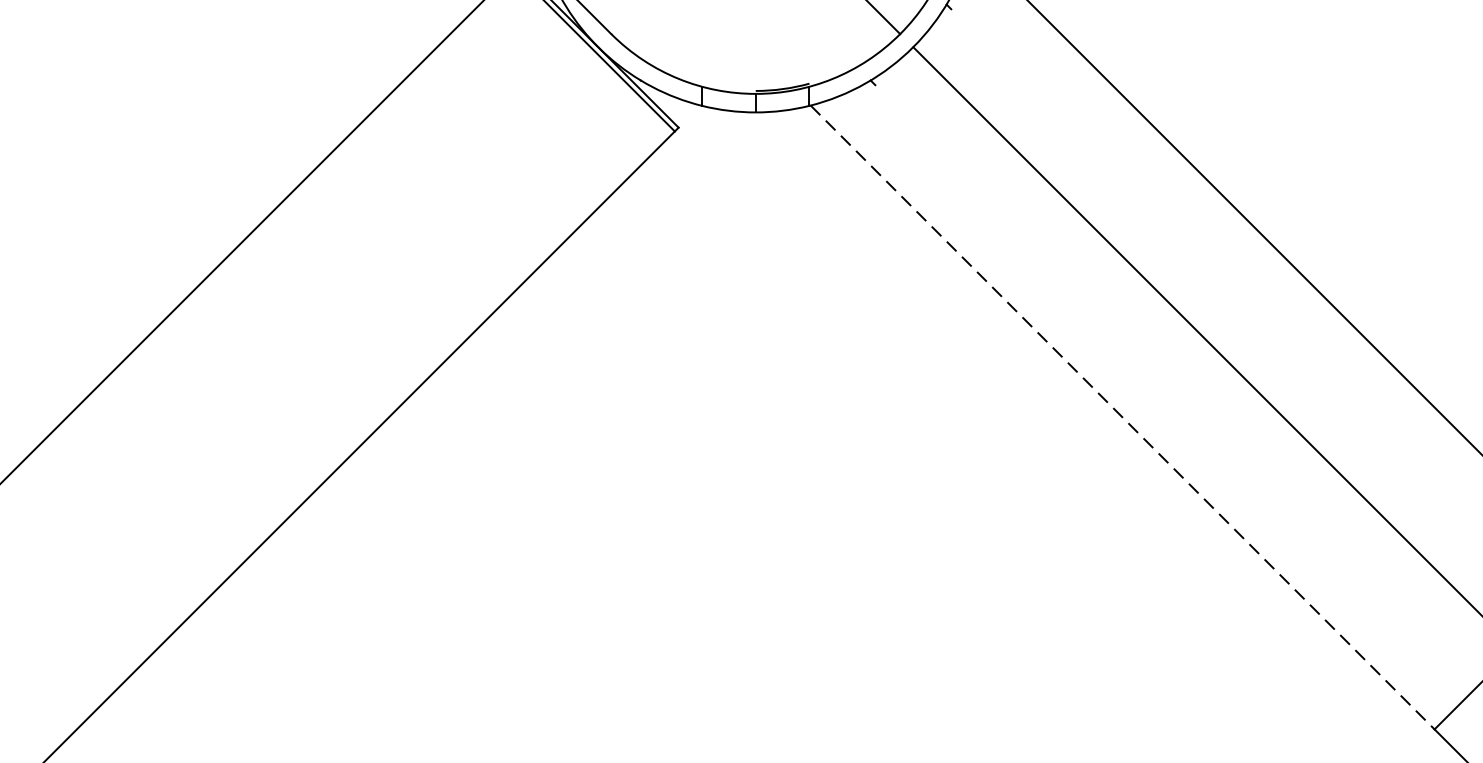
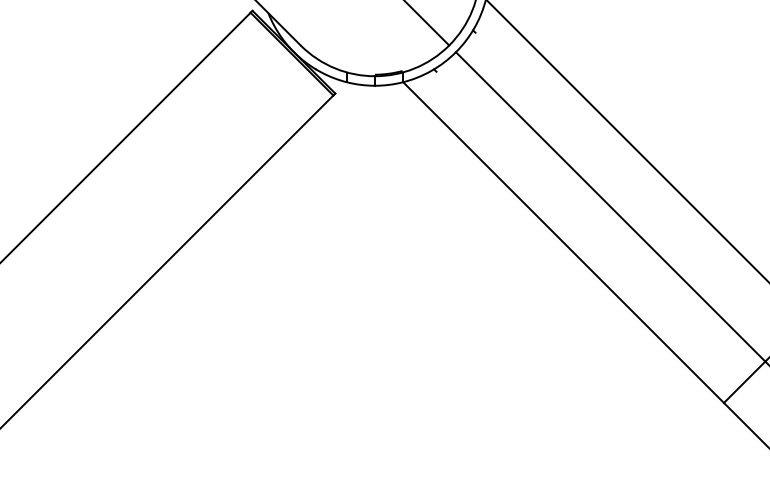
line: (1122, 417) -> (563, 242), dashed -> solid

